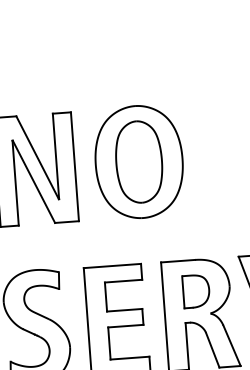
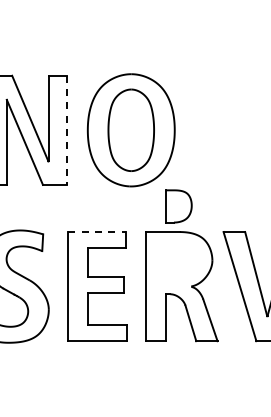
line: (74, 166) -> (66, 130), solid -> dashed
line: (111, 266) -> (96, 232), solid -> dashed
part: (196, 291) -> (178, 206), moved

